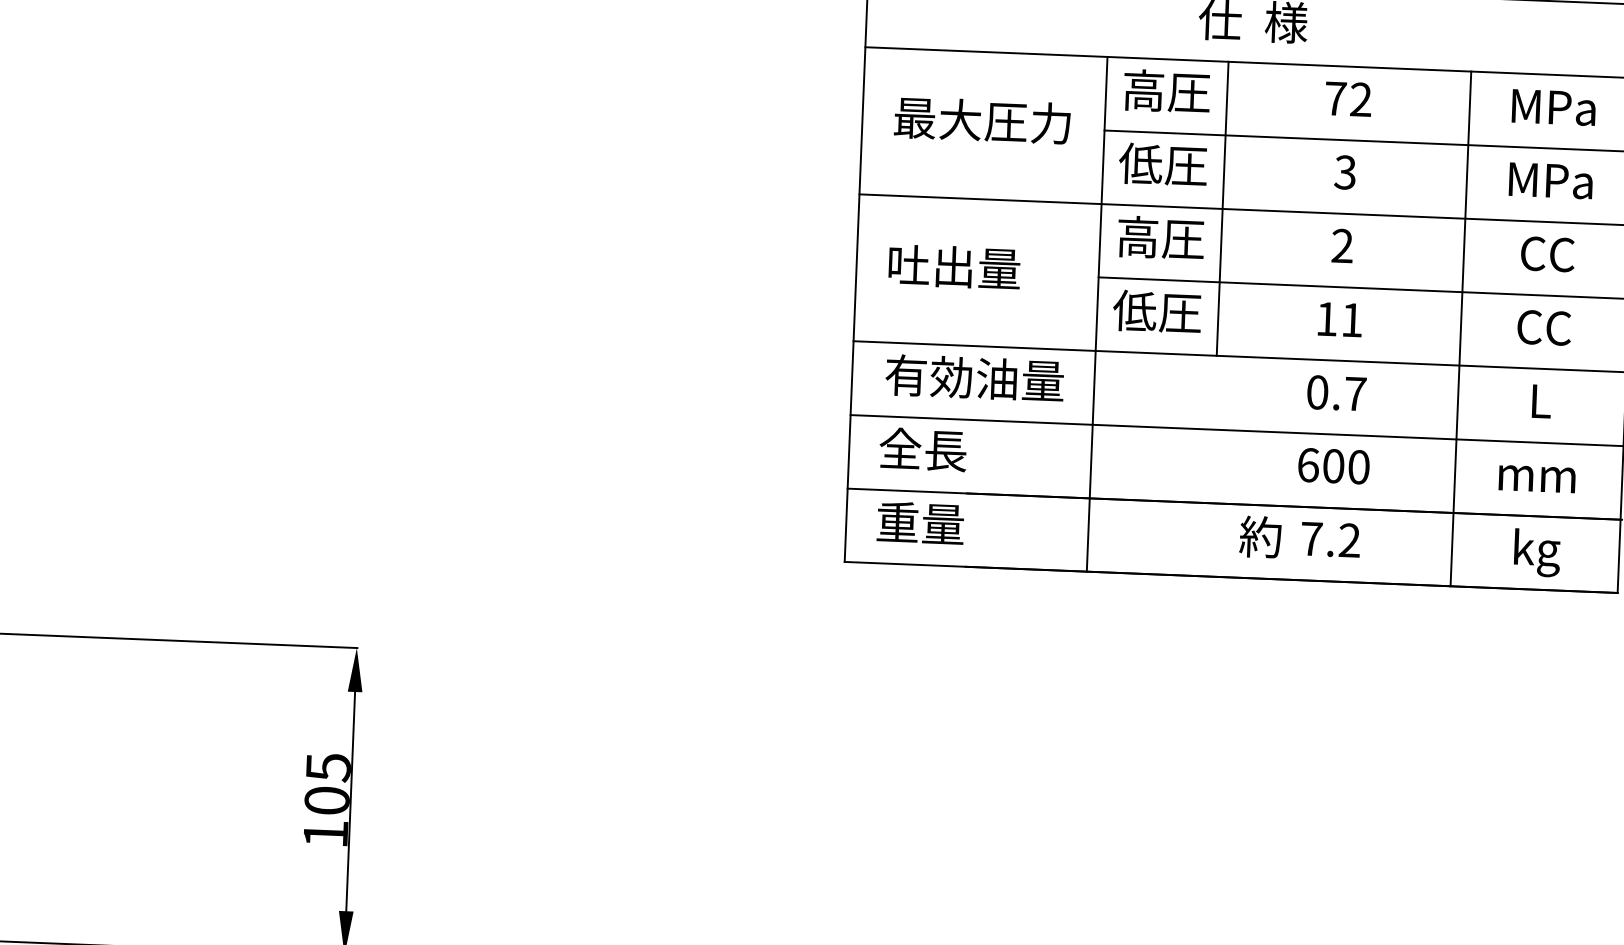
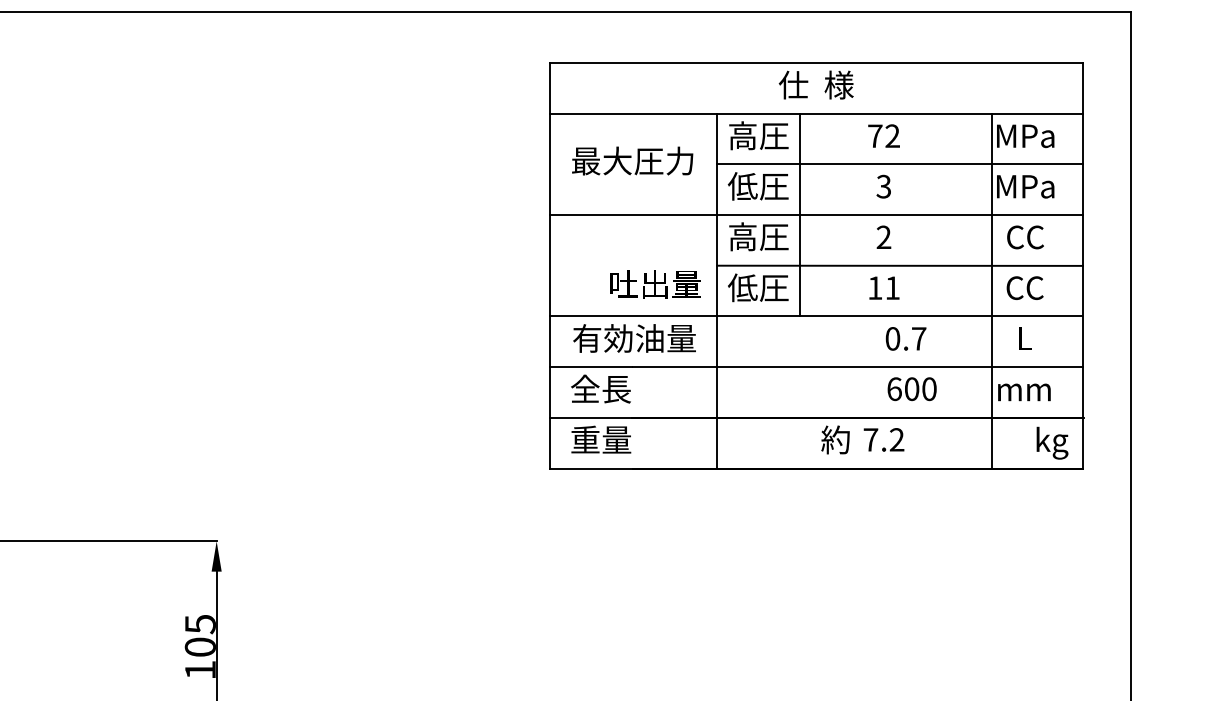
text: (954, 266) -> (655, 284), moved
line: (1460, 327) -> (991, 290), moved
text: (1335, 392) -> (905, 338), moved
text: (1332, 466) -> (911, 389), moved
text: (1537, 551) -> (1052, 442), moved

